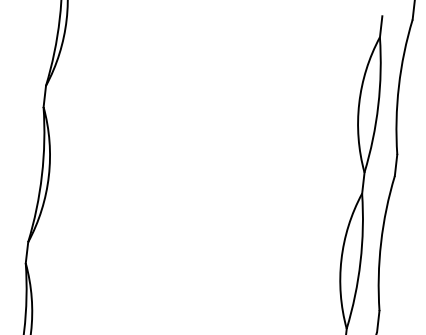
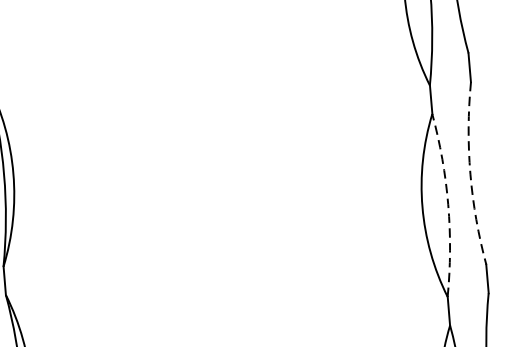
arc: (381, 242) -> (470, 173), solid -> dashed
arc: (360, 261) -> (448, 204), solid -> dashed

